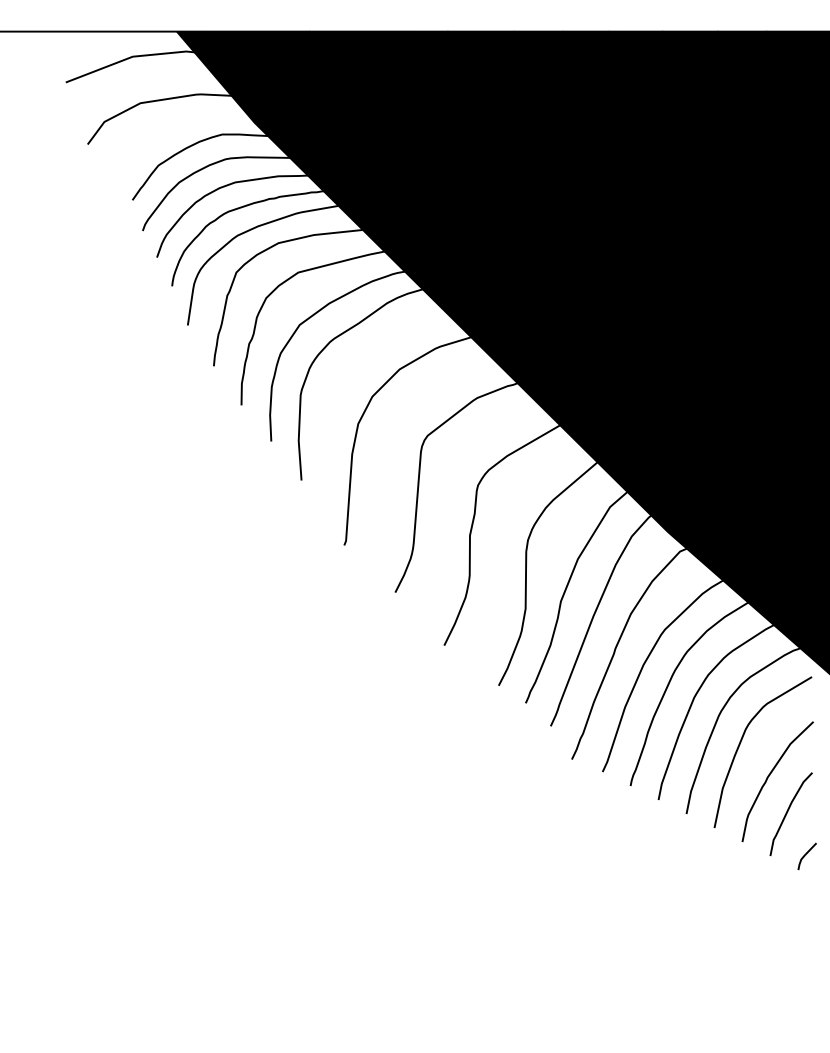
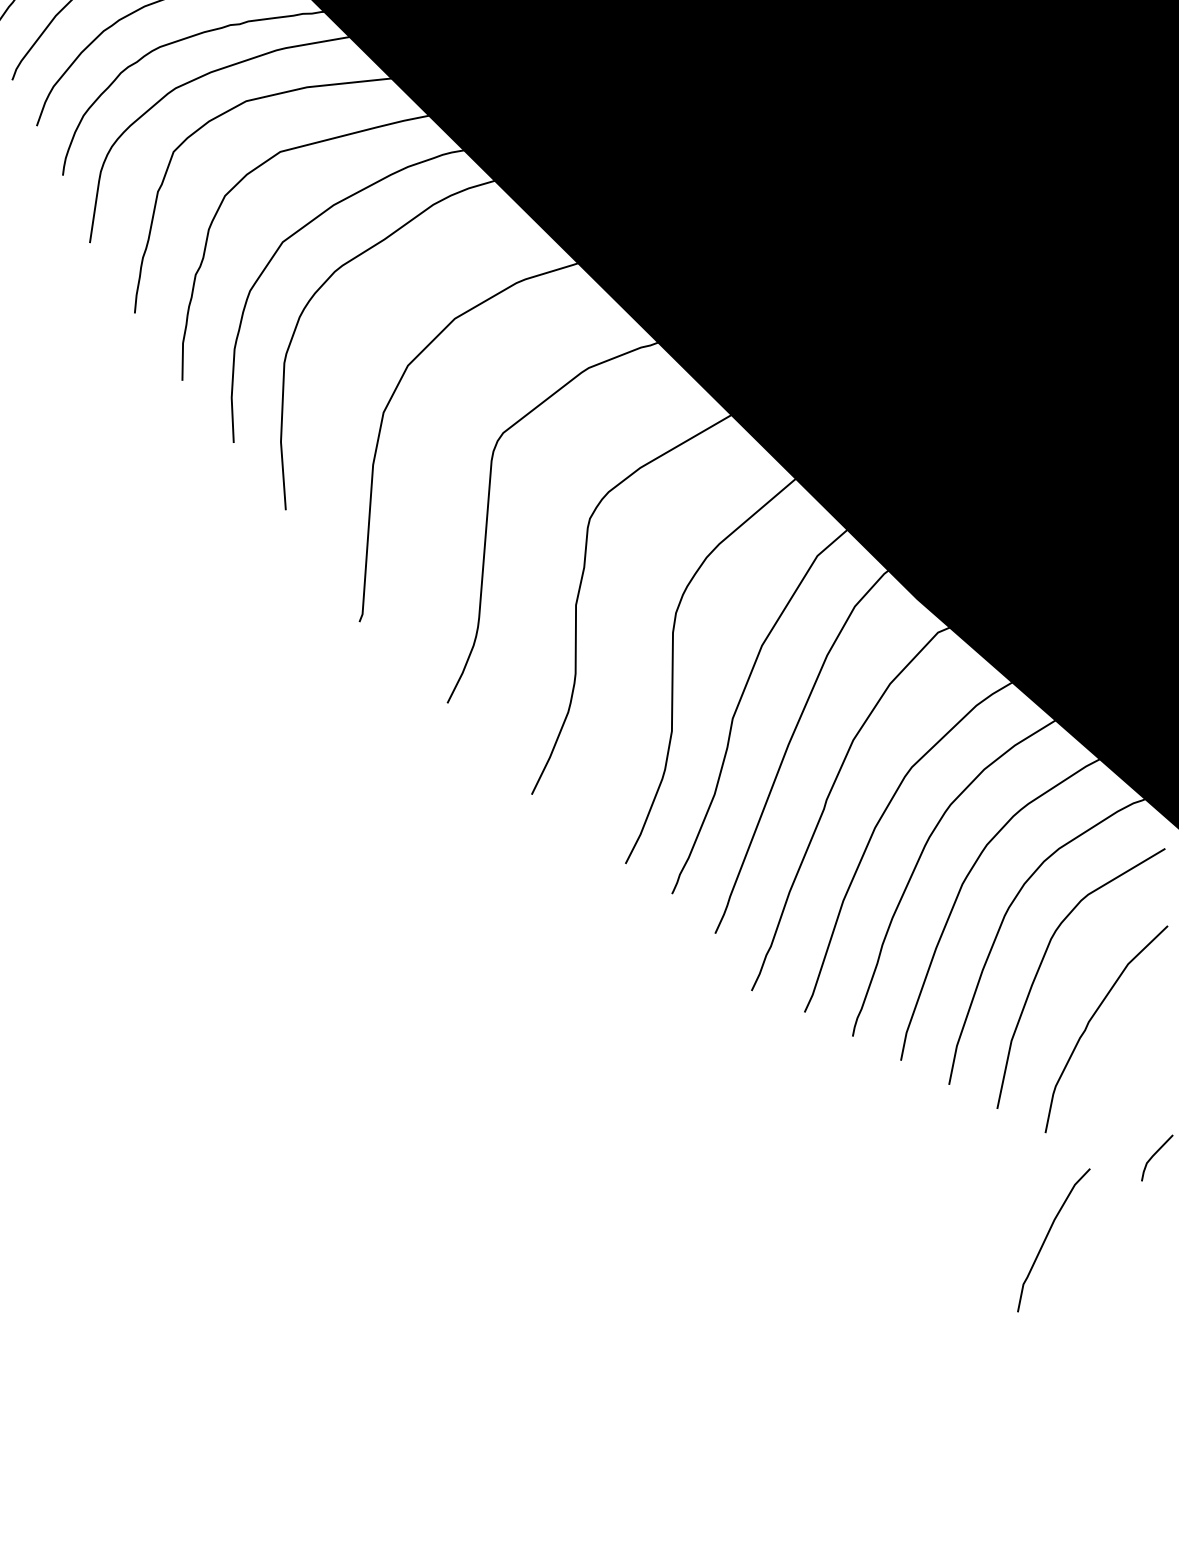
curve: (788, 811) -> (1049, 1235), moved

